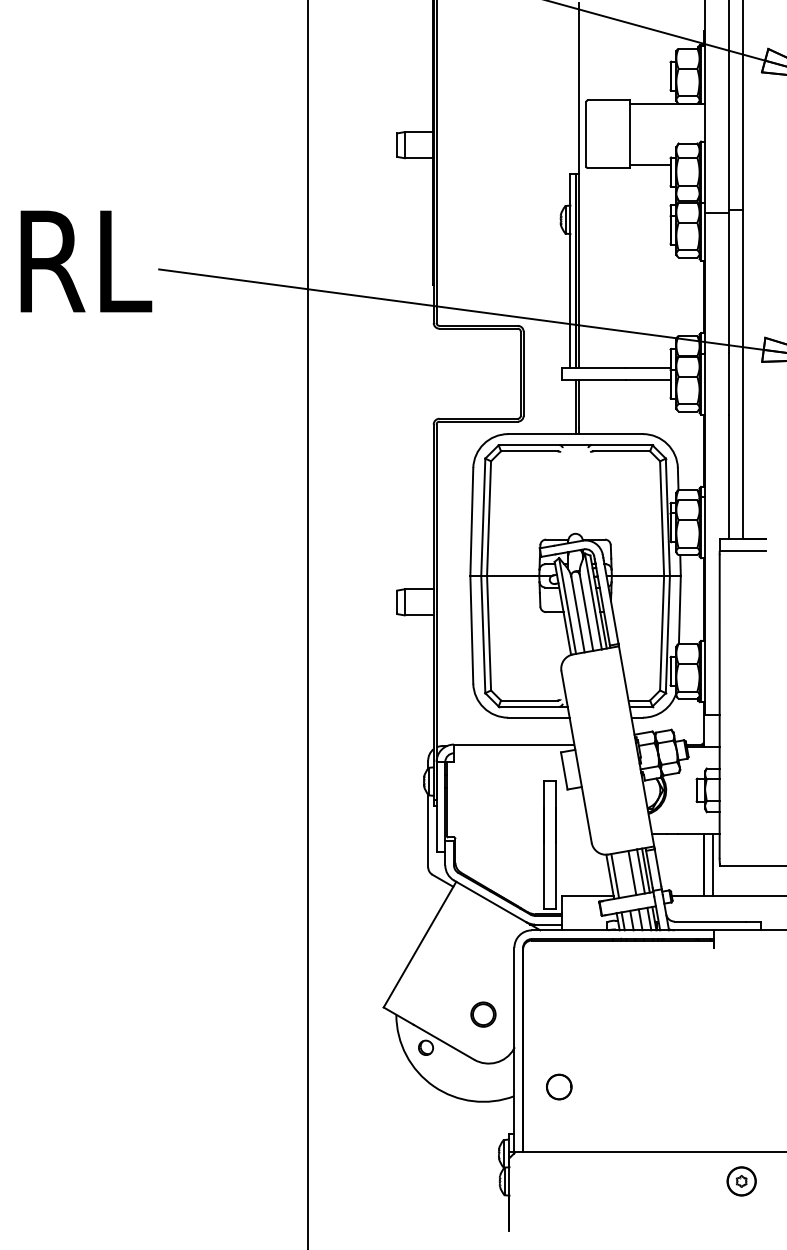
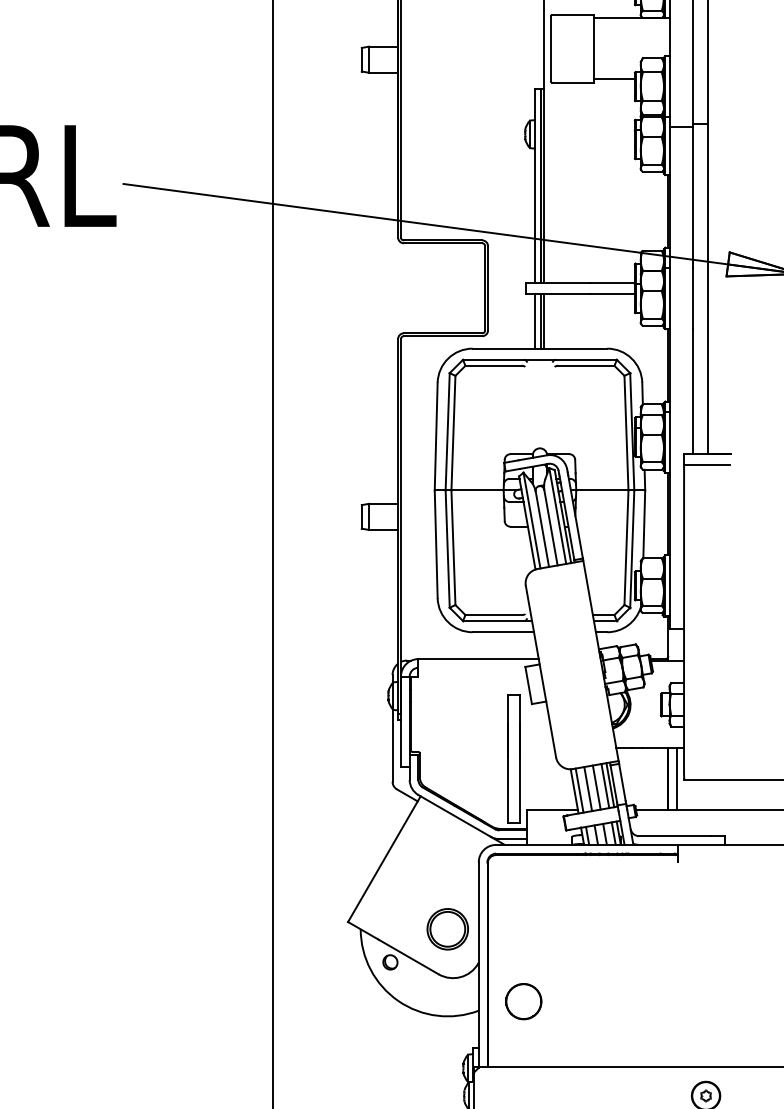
line: (570, 406) -> (534, 321), added
line: (623, 874) -> (587, 789), added
part: (483, 1014) -> (447, 929), size x1.67
circle: (558, 1086) -> (522, 1001), size x1.43

